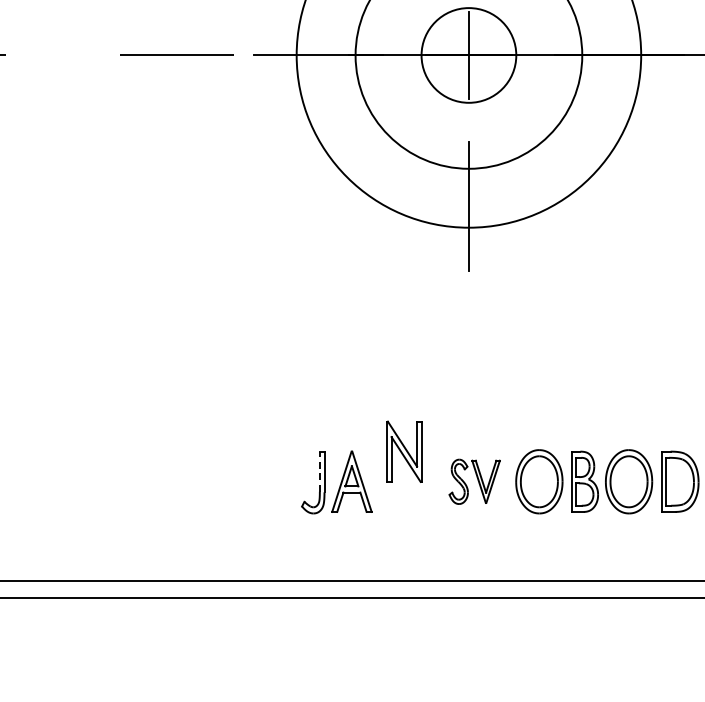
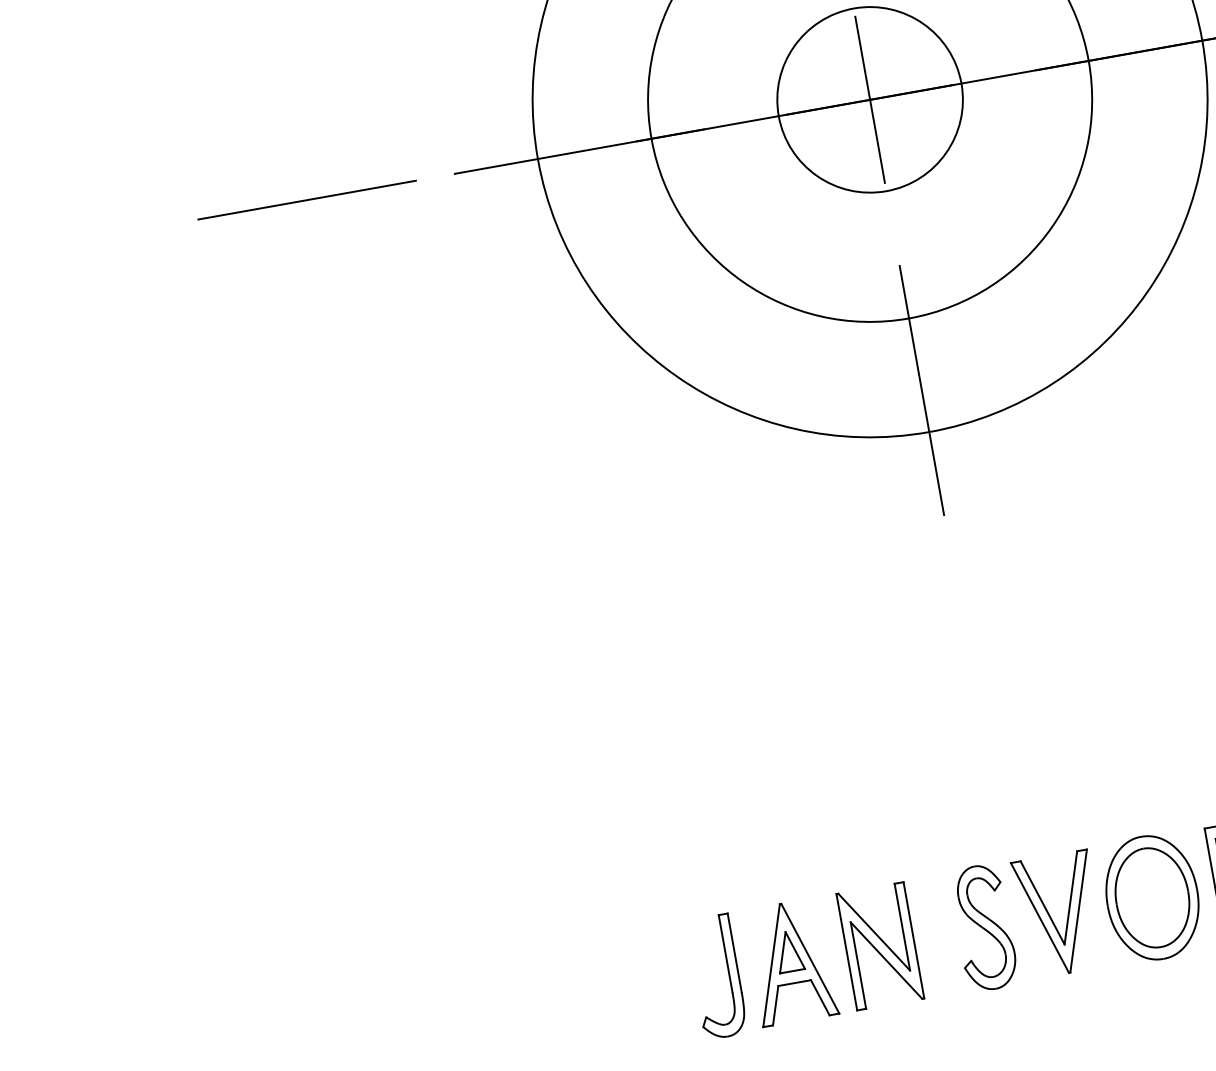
part: (404, 451) -> (880, 945), moved
line: (319, 471) -> (724, 953), dashed -> solid
part: (474, 481) -> (1027, 919), size x1.43

